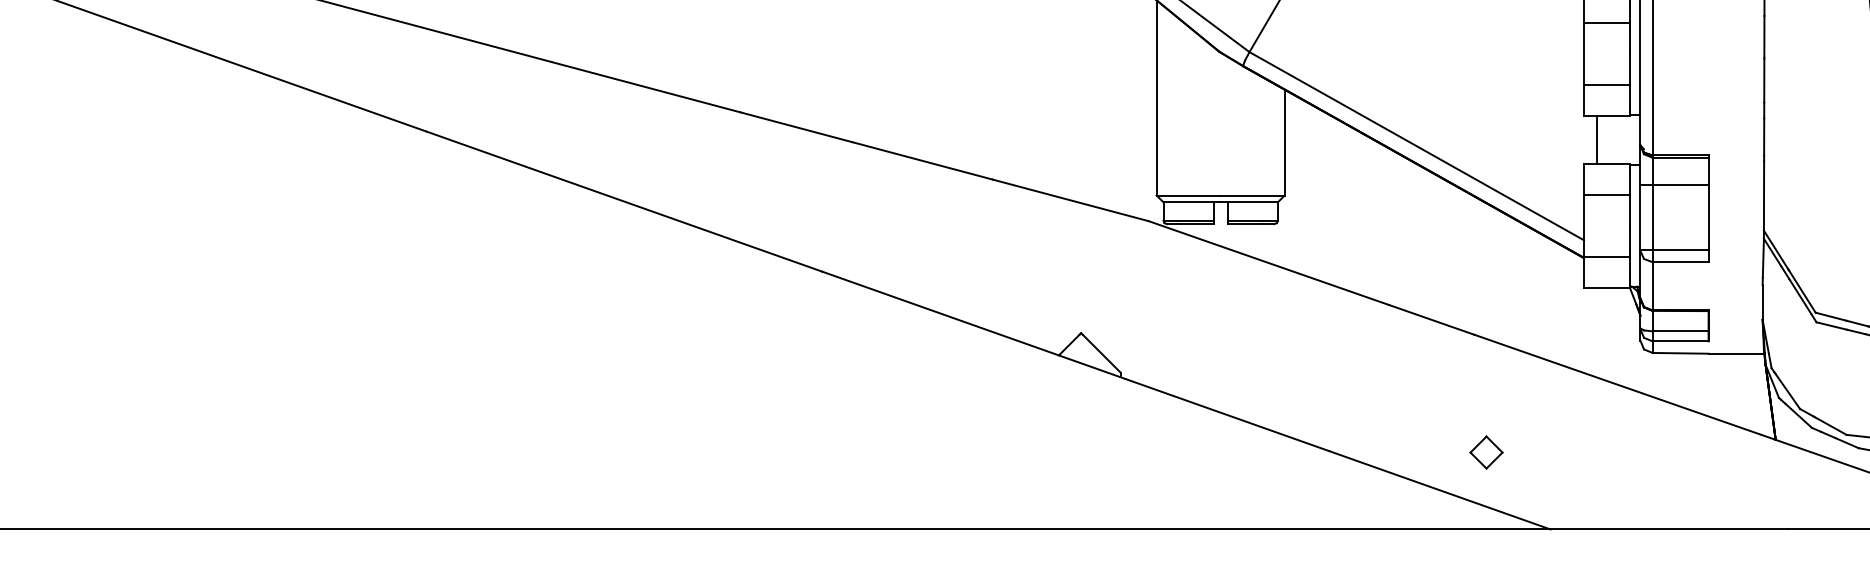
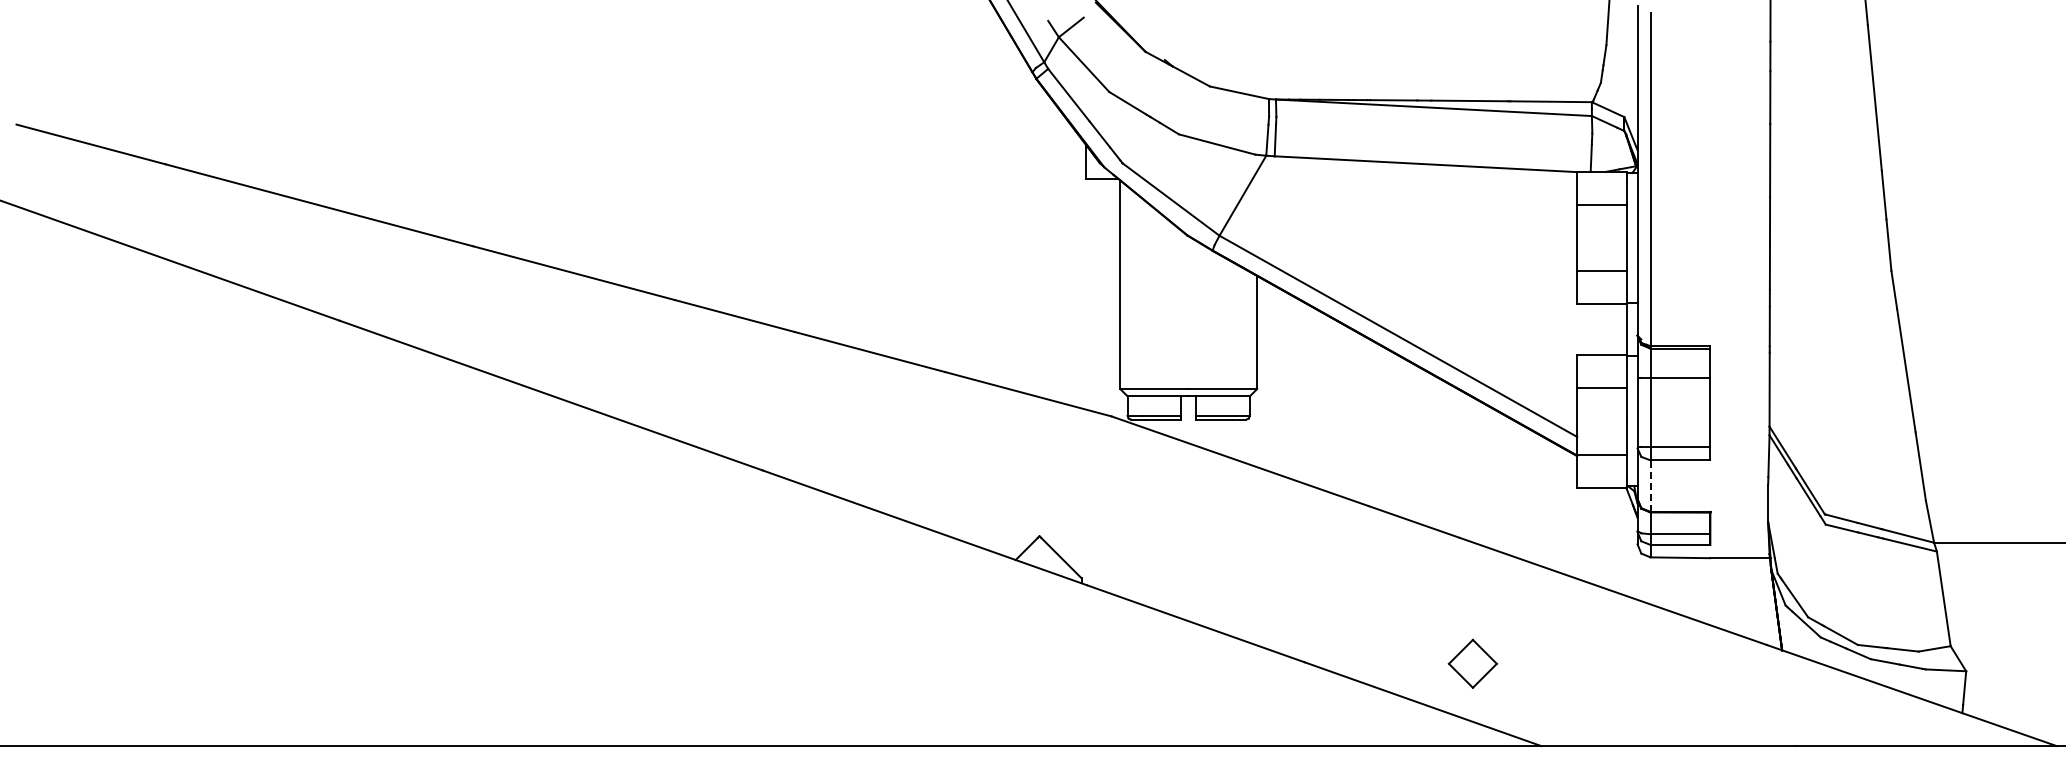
line: (1596, 139) -> (1626, 329), moved
line: (1652, 286) -> (1650, 486), solid -> dashed
part: (1486, 452) -> (1472, 663), size x1.4

